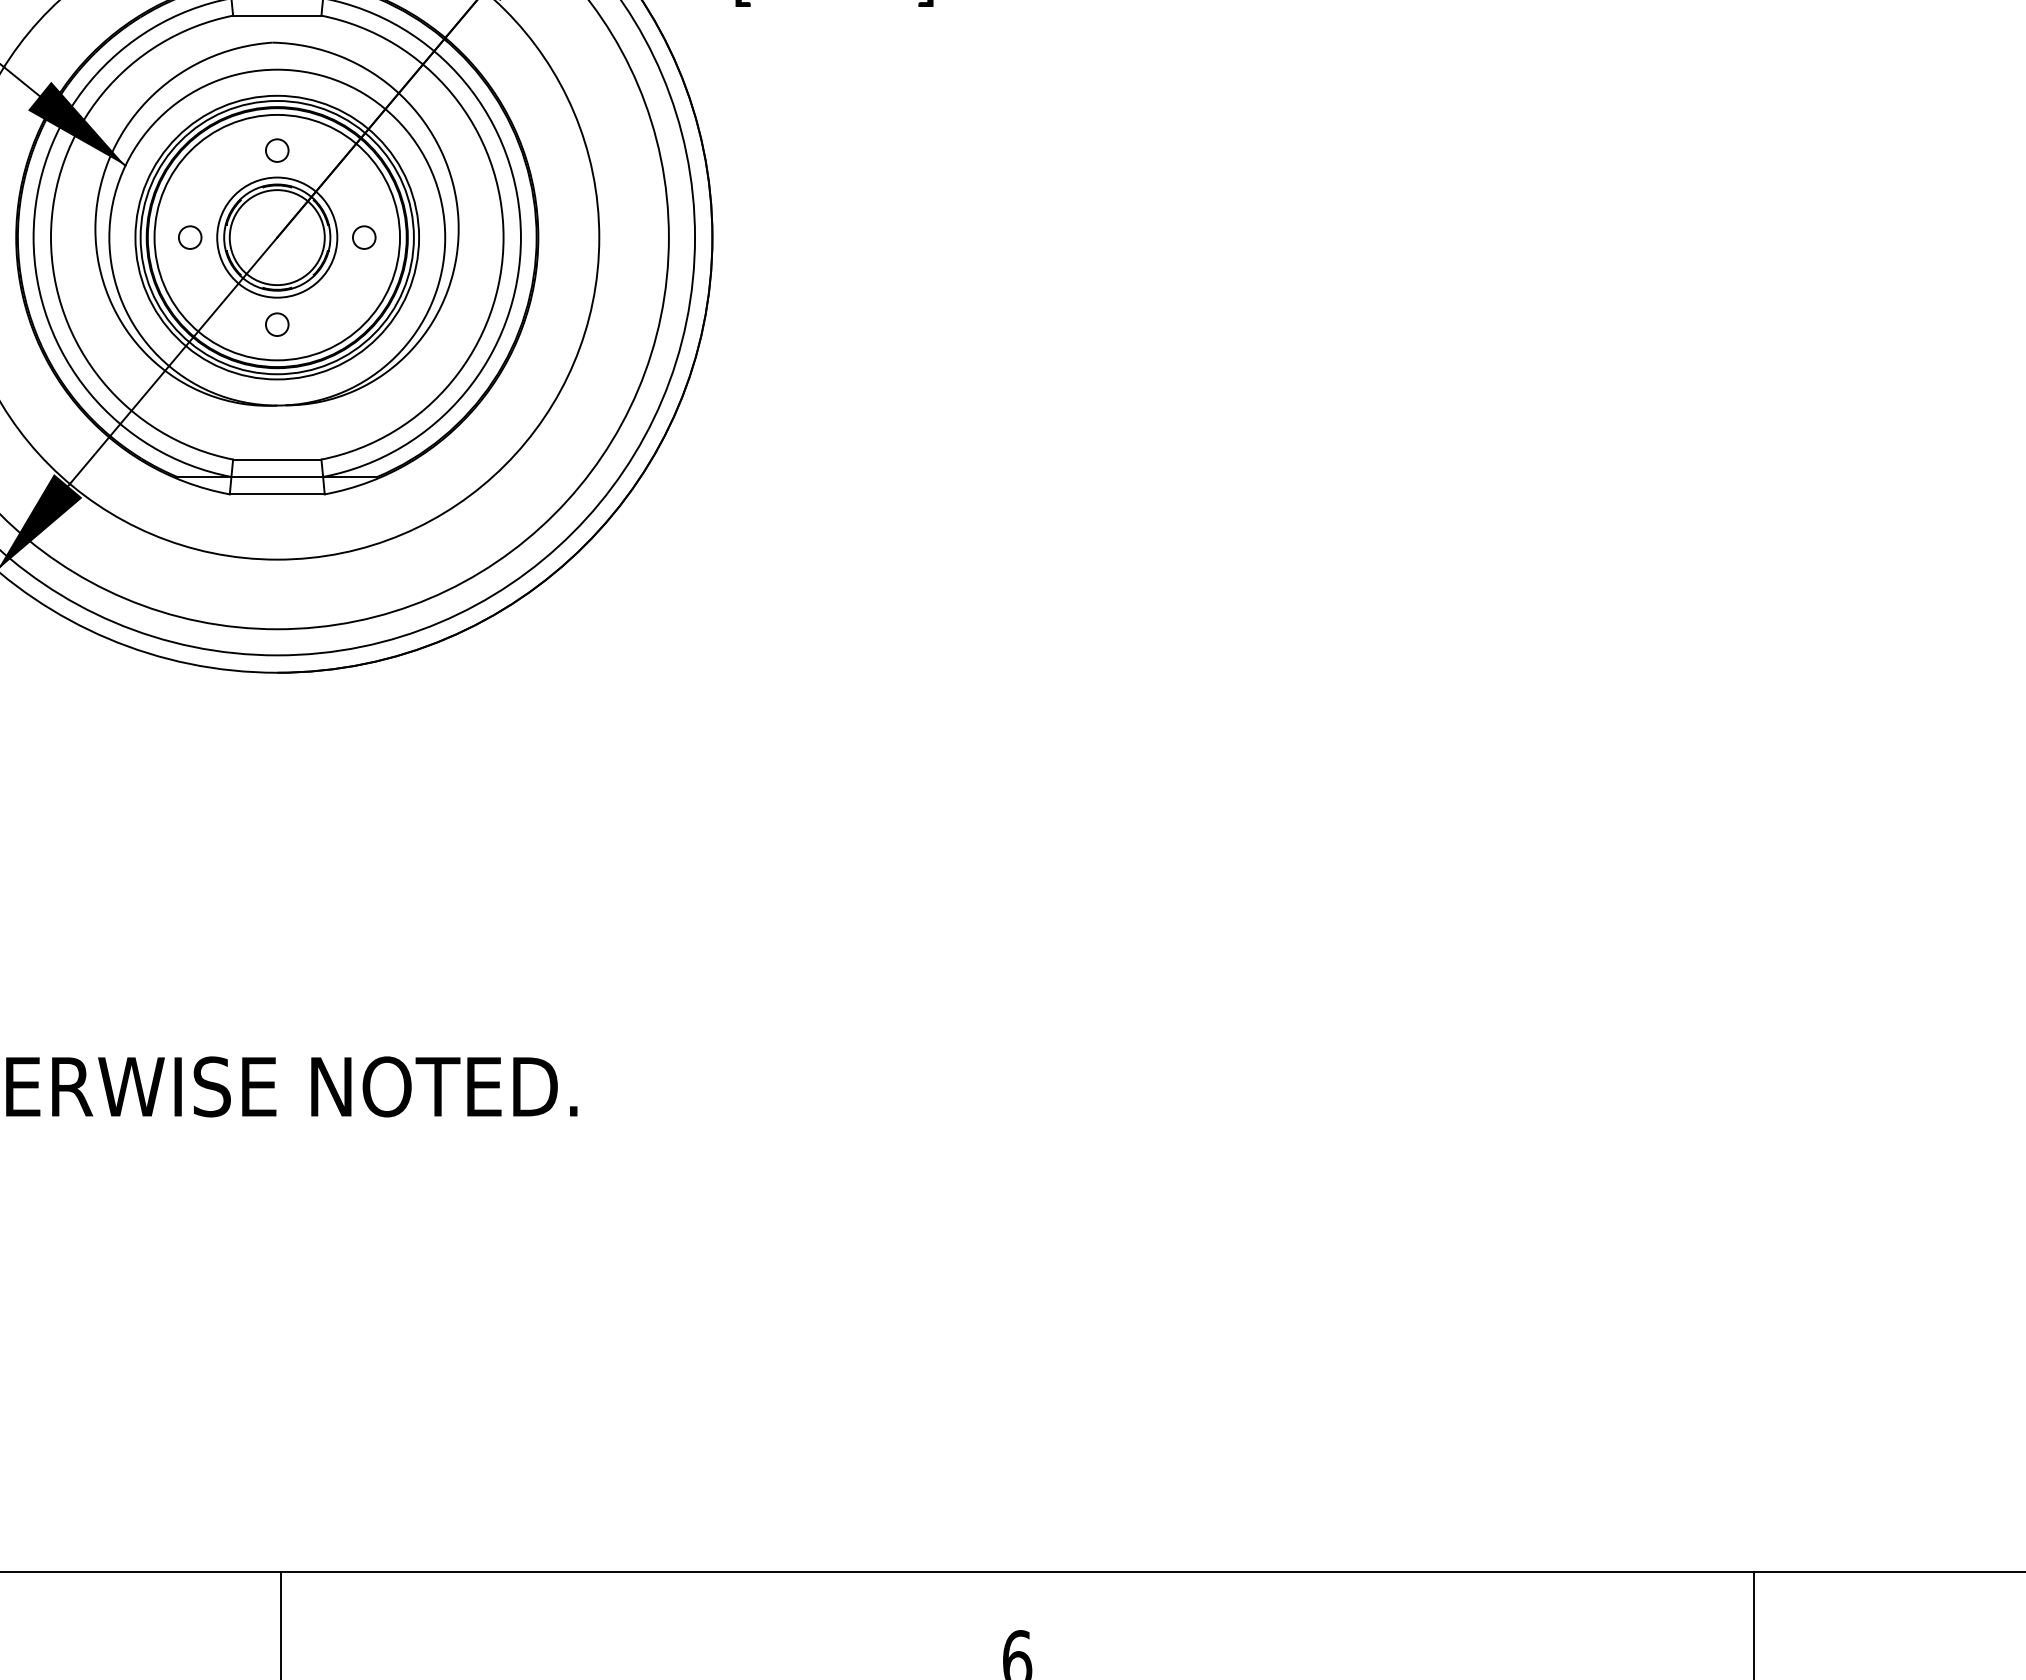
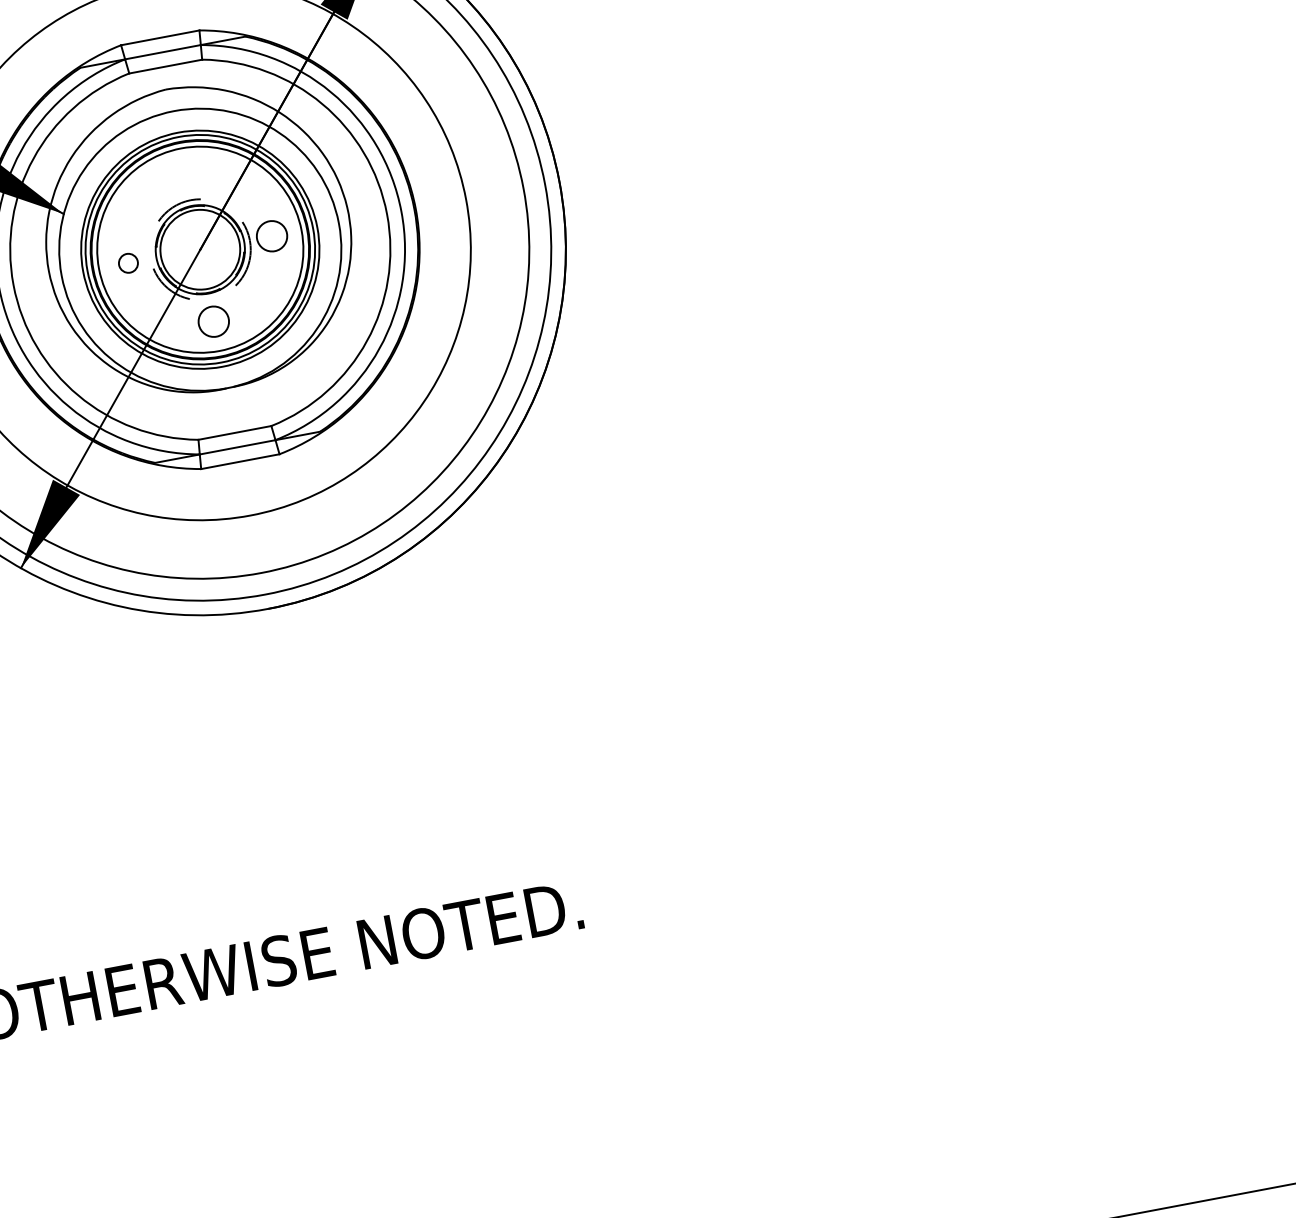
circle: (277, 150) -> (186, 177), removed
circle: (277, 237) -> (200, 249), solid -> dashed
circle: (364, 237) -> (272, 236), size x1.6
circle: (277, 324) -> (214, 321), size x1.6

